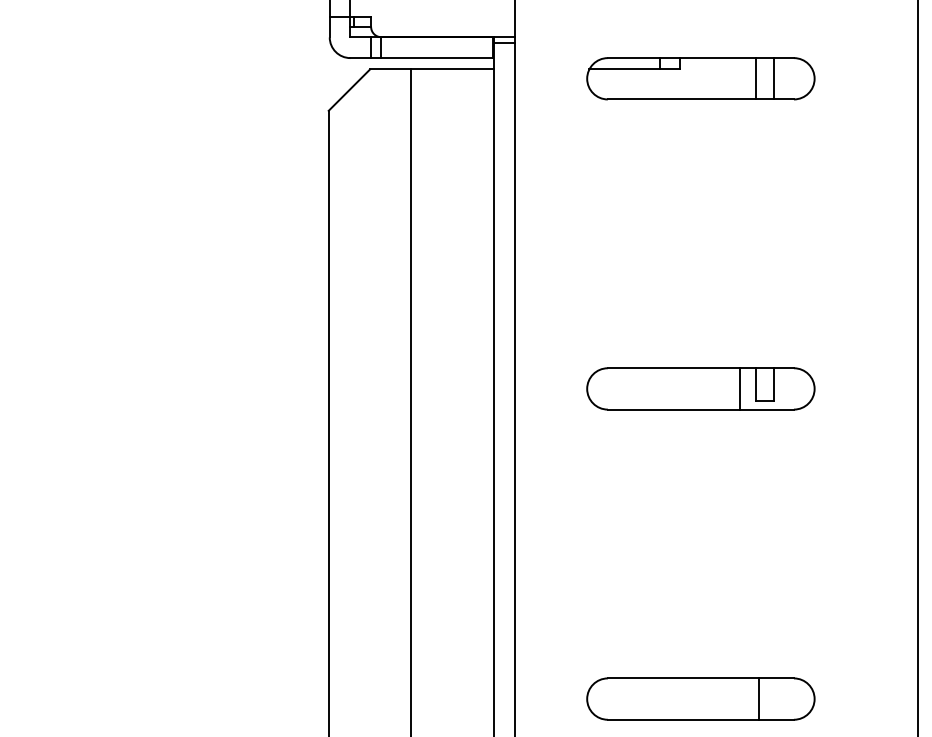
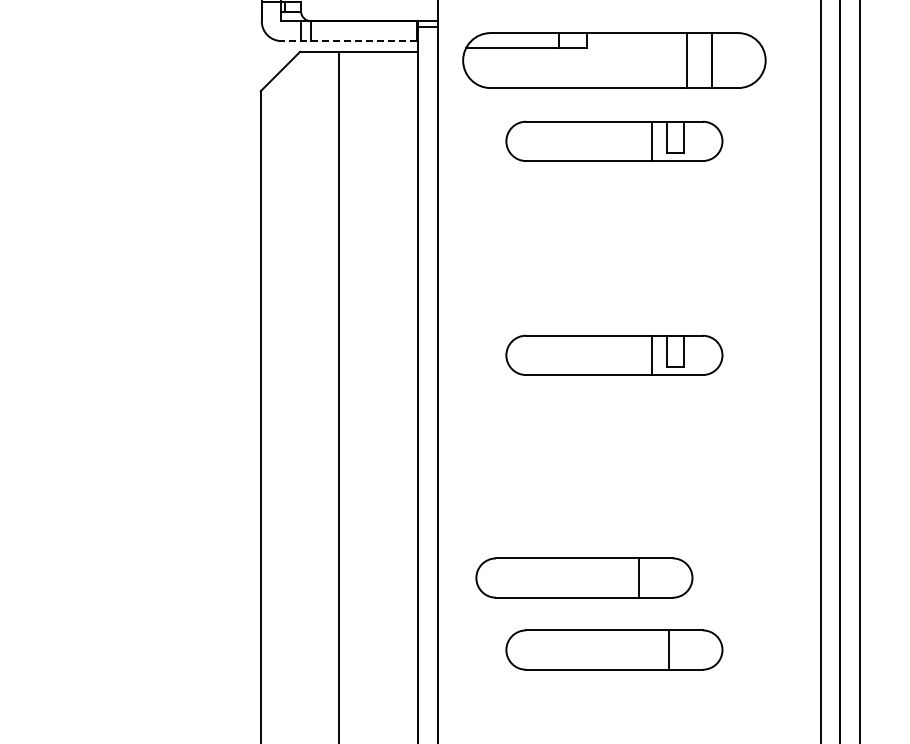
line: (422, 58) -> (349, 41), solid -> dashed
part: (700, 78) -> (614, 60), size x1.4
part: (700, 162) -> (614, 140), added
part: (669, 622) -> (584, 577), added

